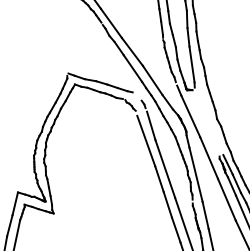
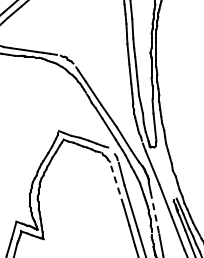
line: (146, 140) -> (117, 185), solid -> dashed
line: (195, 175) -> (154, 213), solid -> dashed

